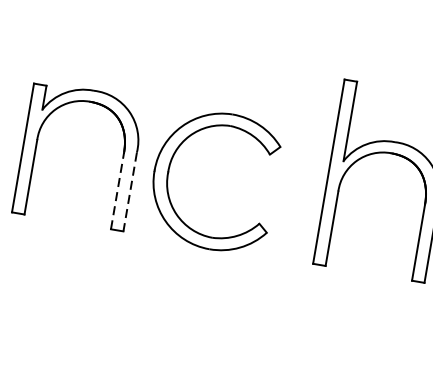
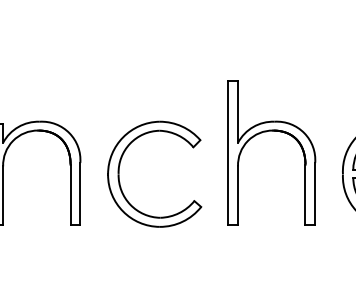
part: (172, 161) -> (120, 165), moved
line: (117, 190) -> (70, 194), dashed -> solid
line: (130, 191) -> (80, 193), dashed -> solid

